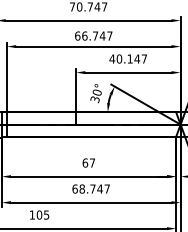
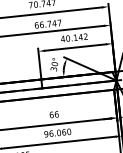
text: (143, 58) -> (85, 36), 40.147 -> 40.142
text: (92, 162) -> (56, 114), 67 -> 66
text: (90, 188) -> (57, 132), 68.747 -> 96.060

